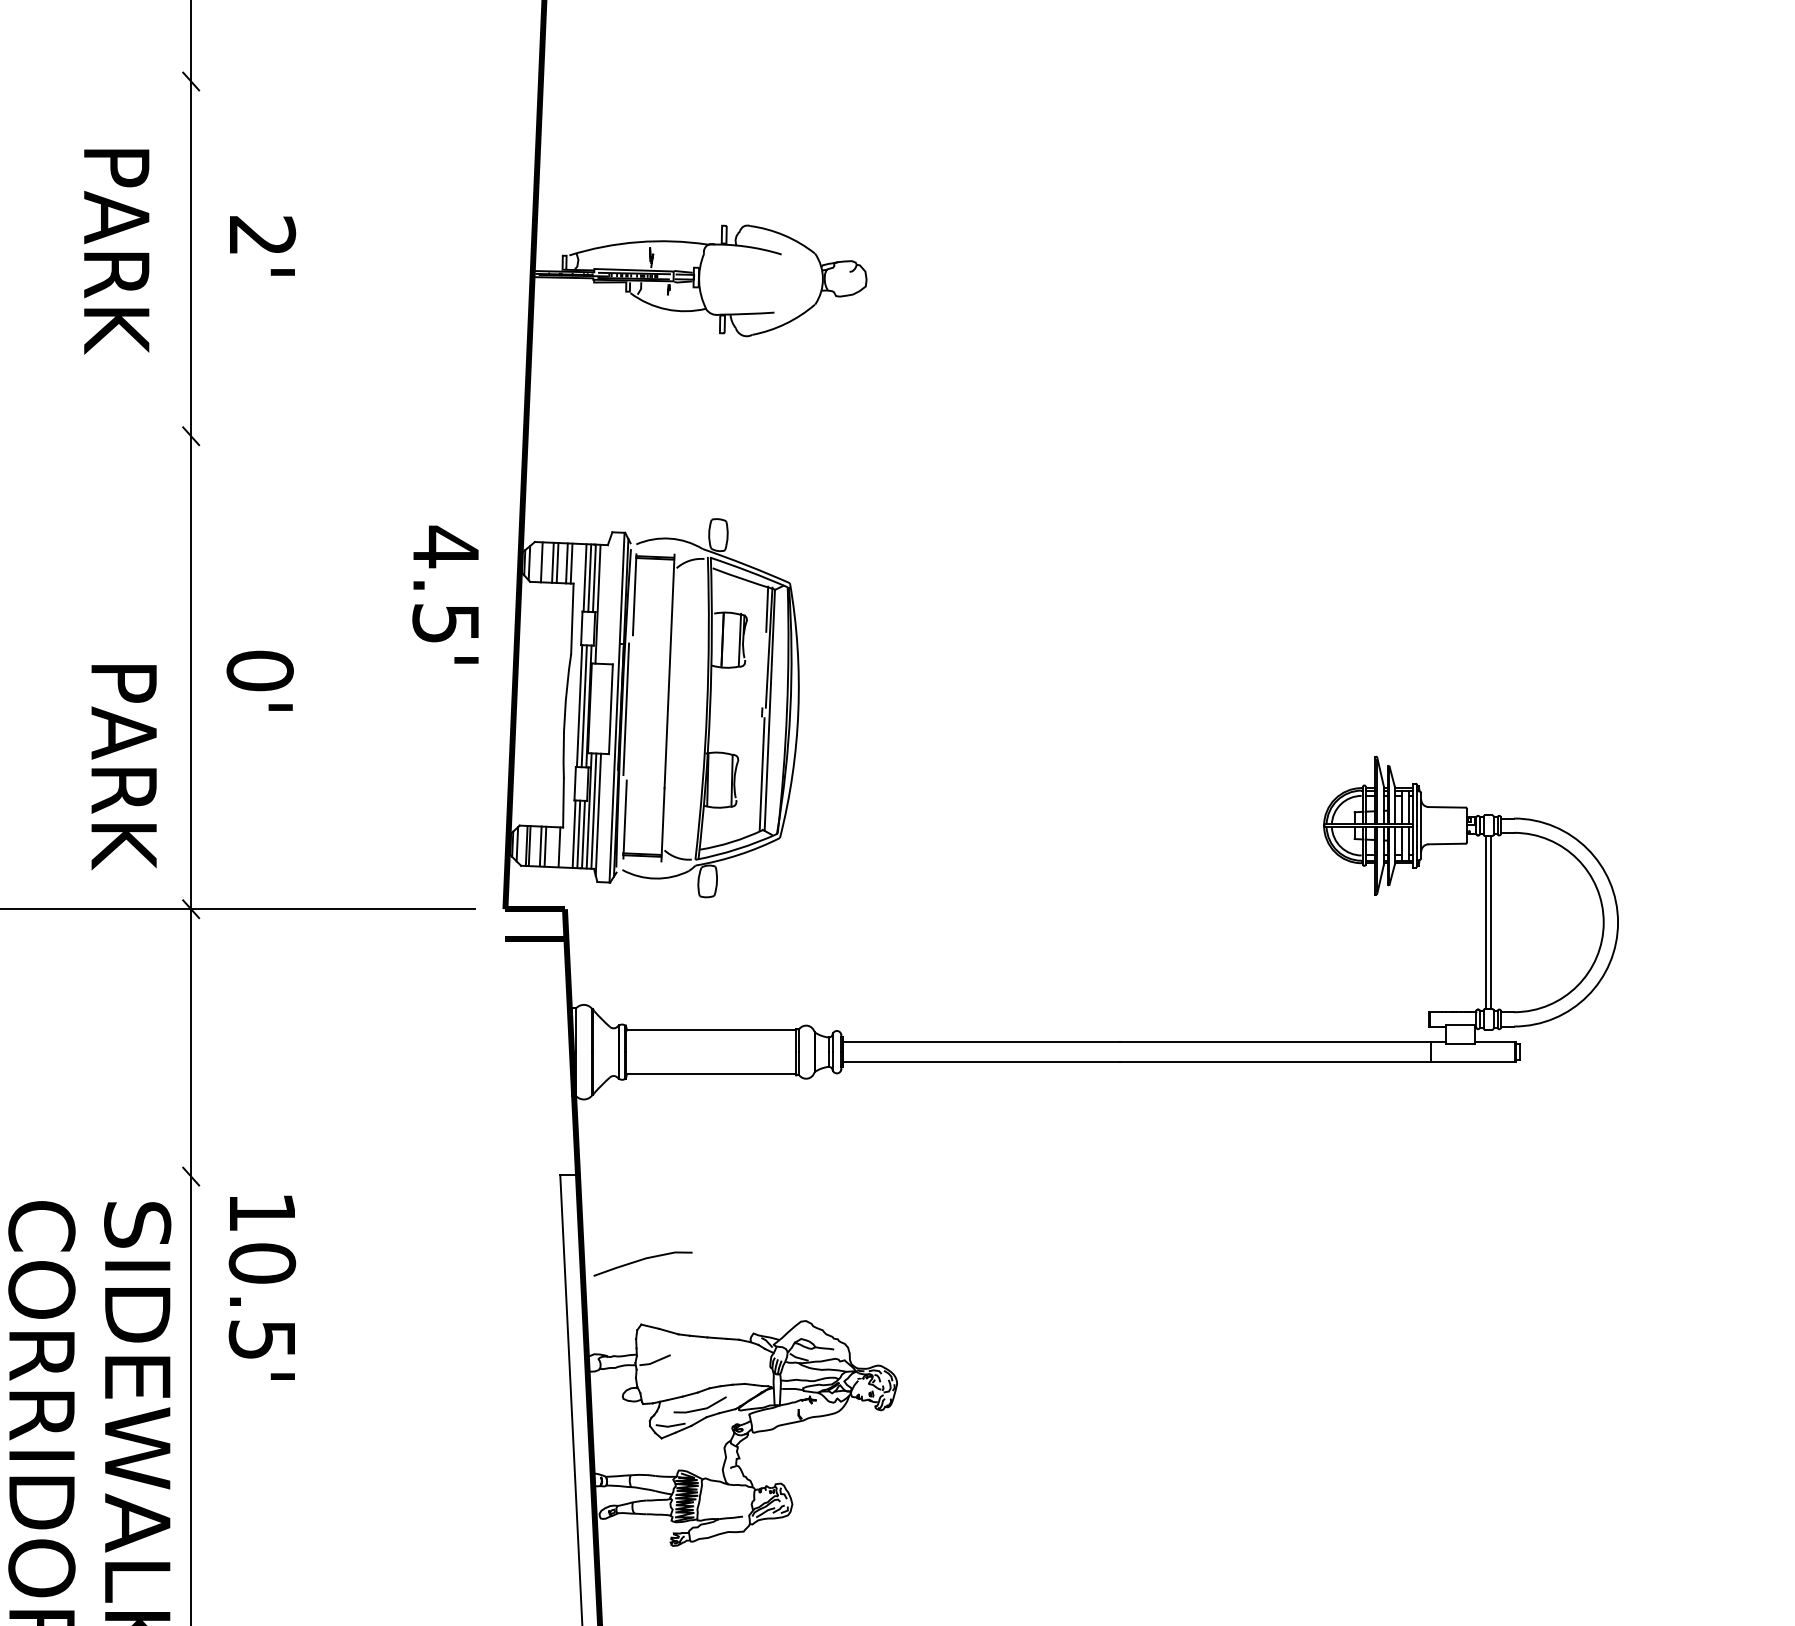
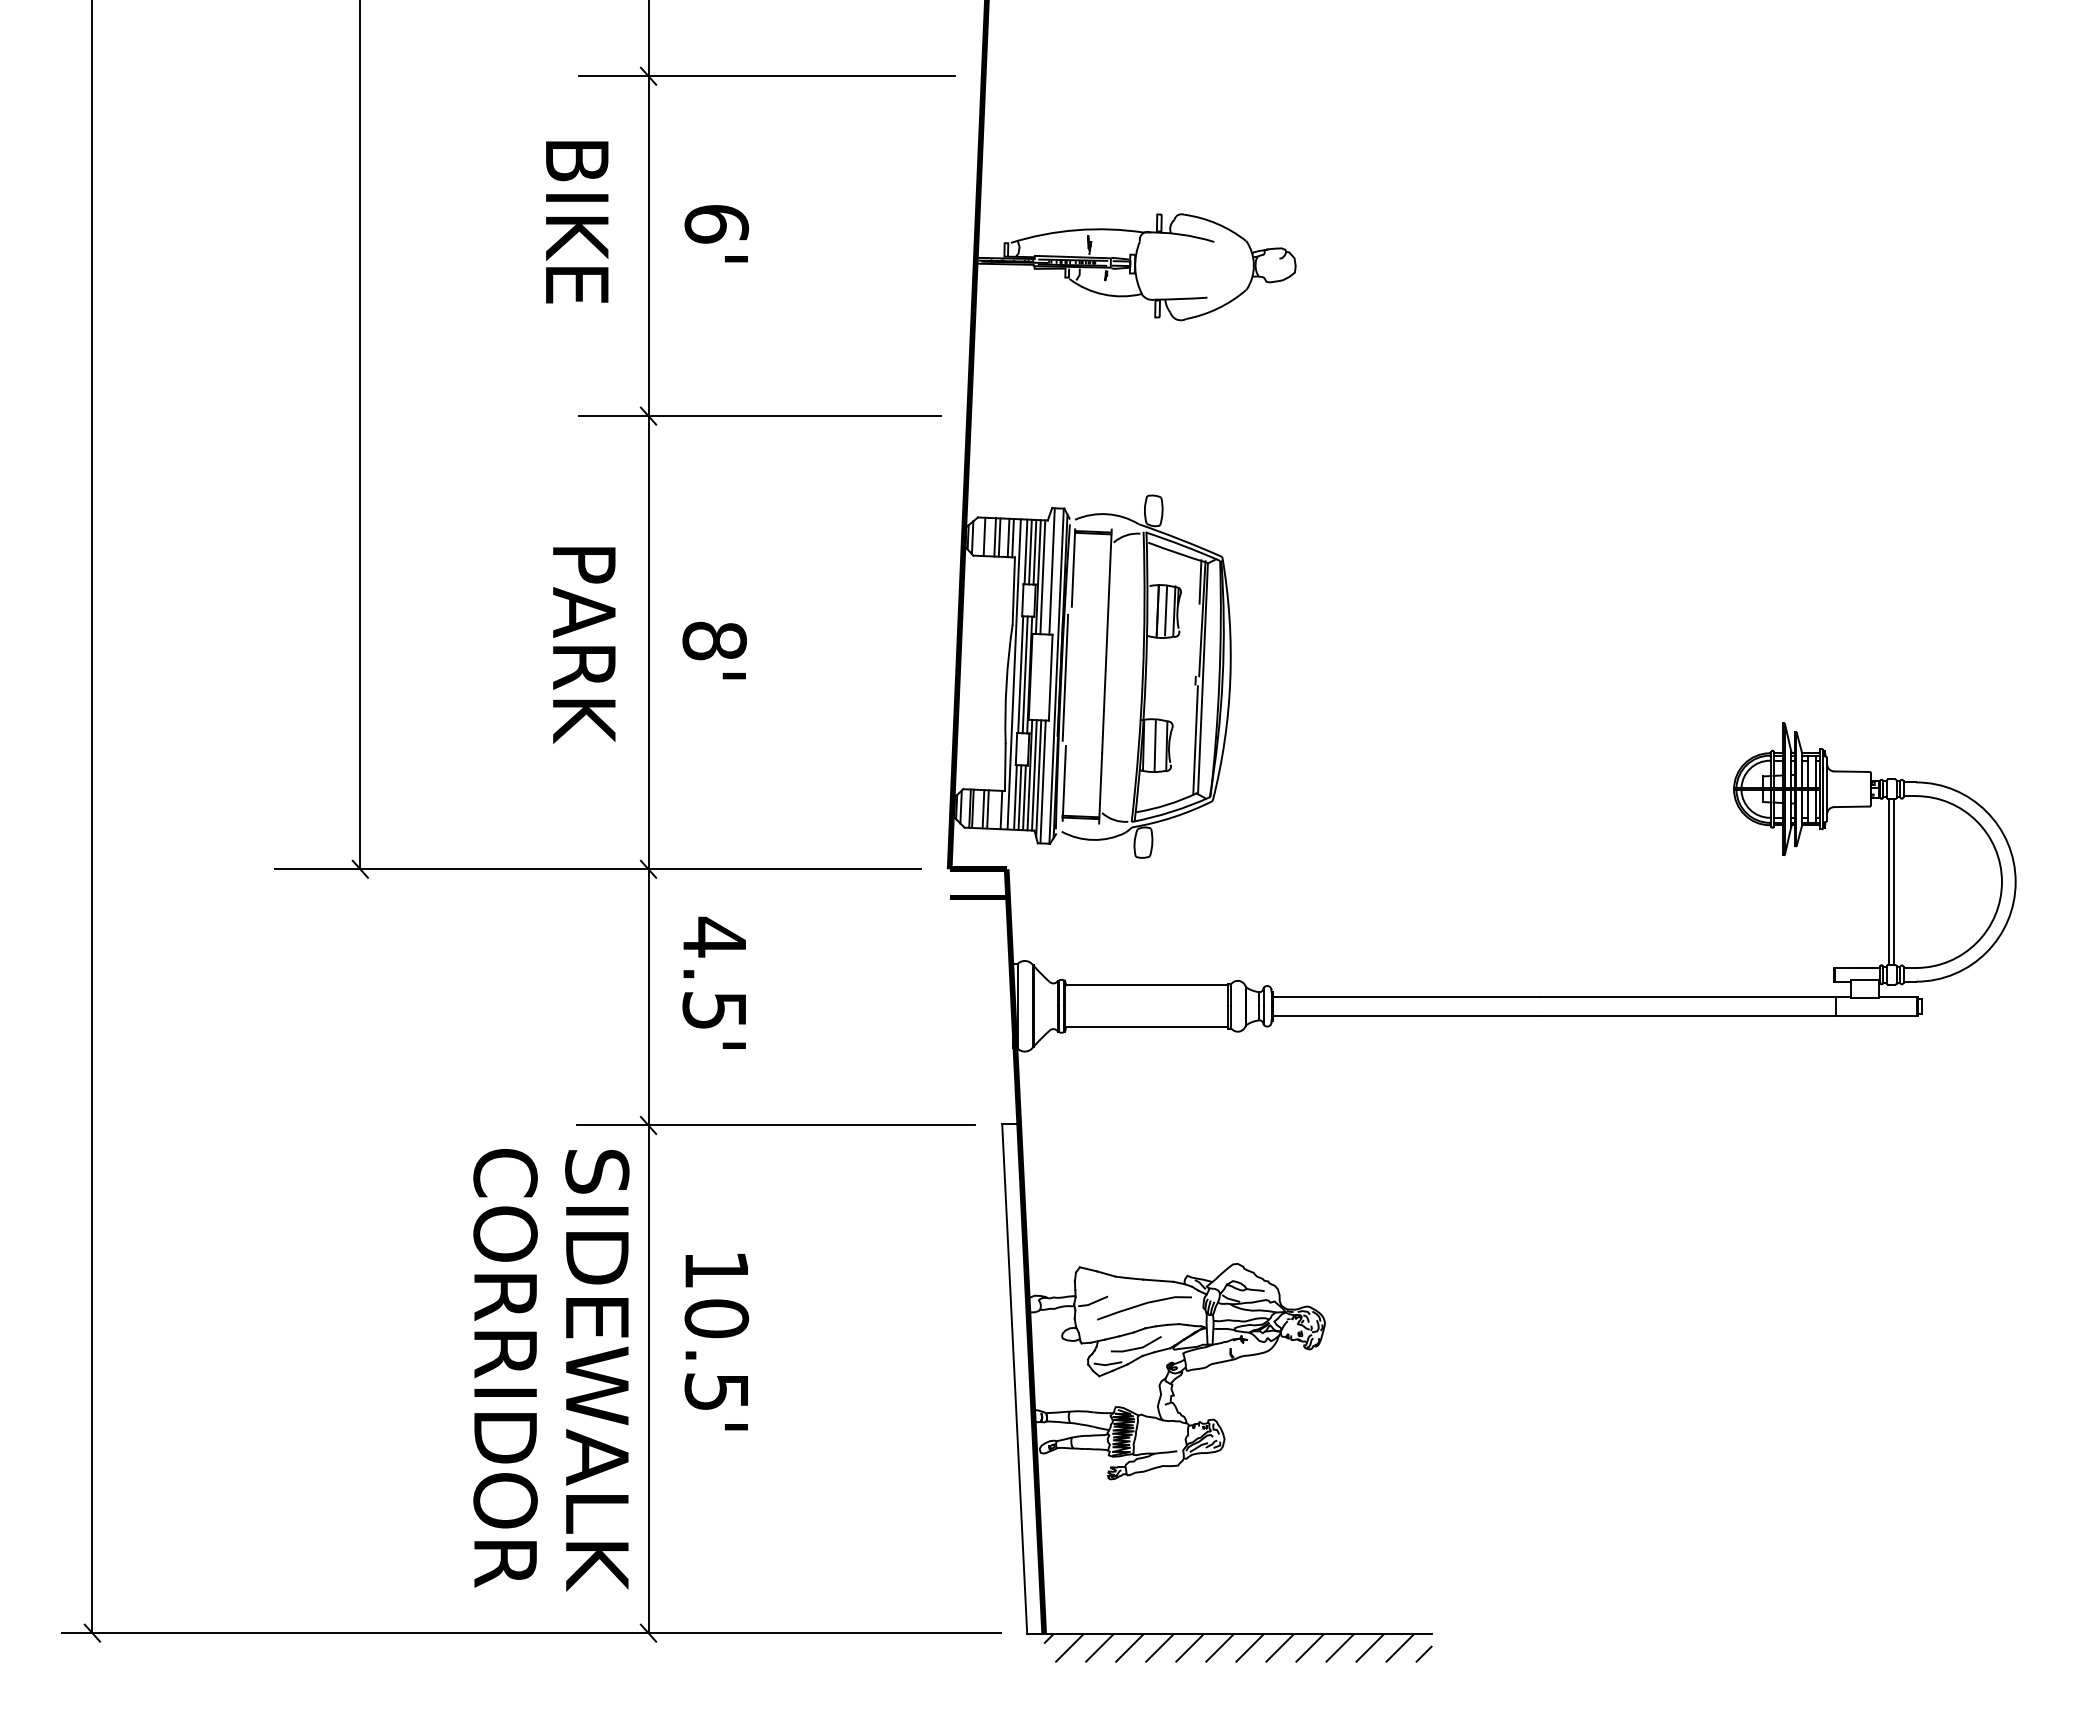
line: (315, 81) -> (767, 76), added
text: (262, 236) -> (716, 224), 2' -> 6'
text: (117, 256) -> (577, 243), PARK -> BIKE
line: (306, 436) -> (759, 416), added
text: (444, 594) -> (713, 982), moved
line: (611, 598) -> (1051, 571), added
line: (602, 604) -> (1042, 577), added
line: (731, 639) -> (1166, 610), added
text: (259, 670) -> (714, 640), 0' -> 8'
line: (572, 705) -> (1013, 674), added
text: (124, 767) -> (584, 645), moved
line: (719, 780) -> (1154, 745), added
line: (602, 817) -> (1042, 781), added
line: (324, 1176) -> (776, 1125), added
line: (640, 1261) -> (1142, 1305), moved
text: (262, 1287) -> (716, 1341), moved

